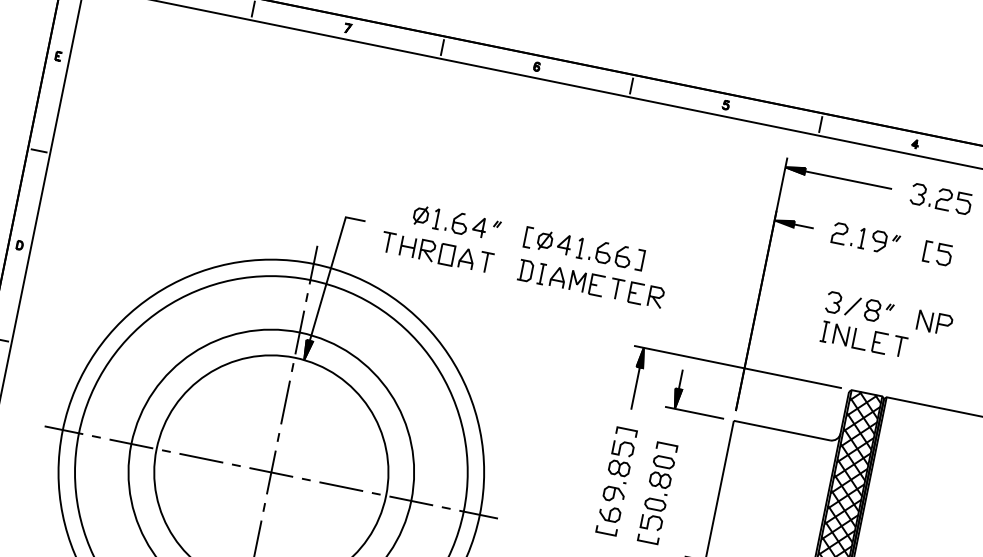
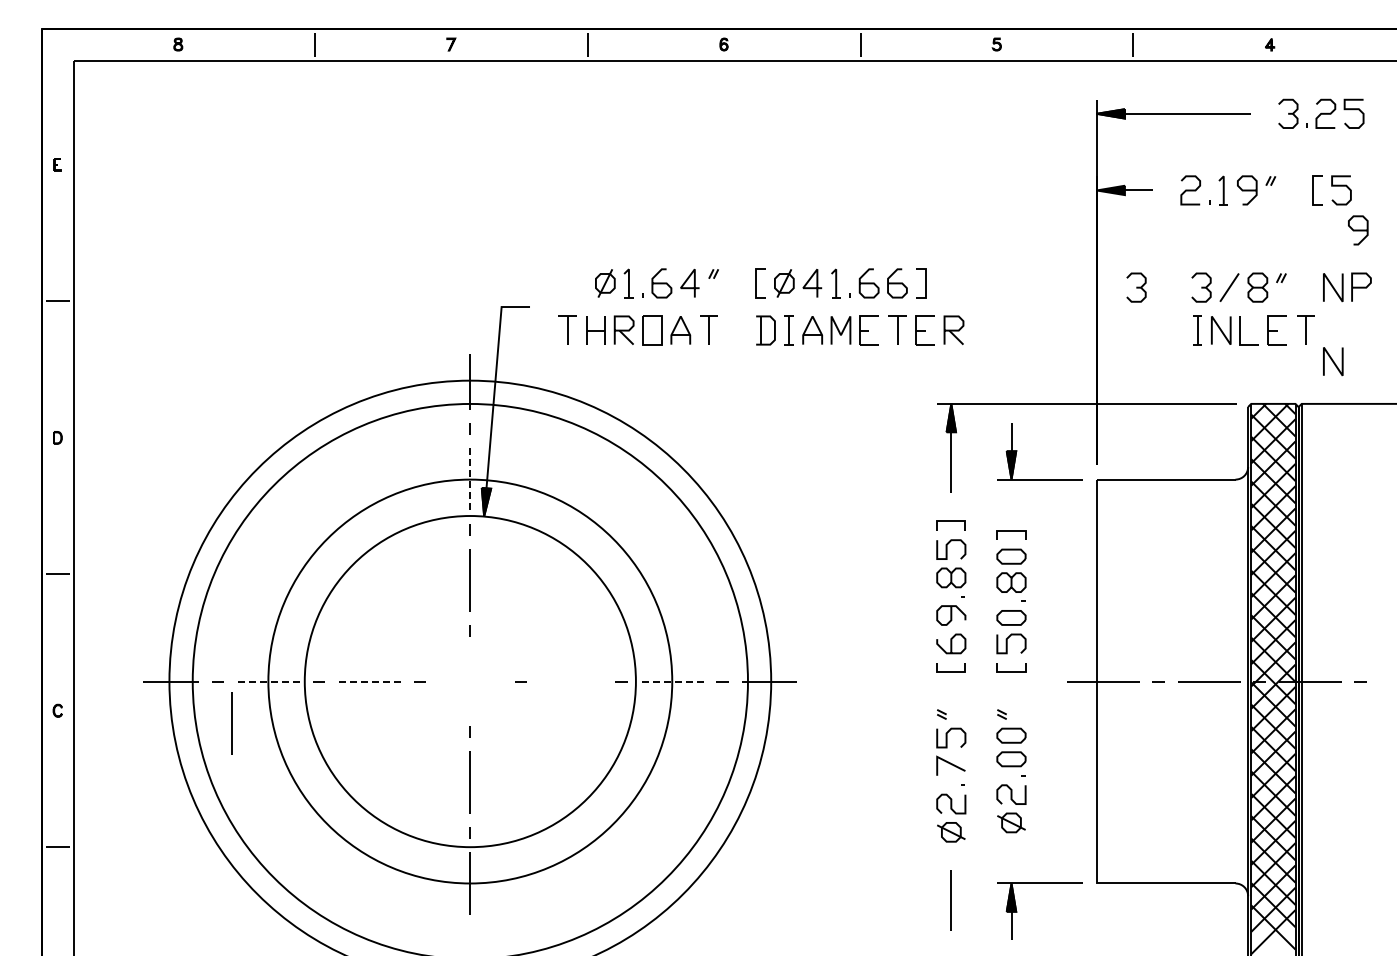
curve: (950, 285) -> (1358, 230), added
part: (788, 293) -> (1136, 287), added
line: (299, 332) -> (470, 479), solid -> dashed
line: (914, 372) -> (1333, 361), added
line: (131, 443) -> (268, 681), solid -> dashed
line: (201, 458) -> (369, 681), solid -> dashed
line: (99, 467) -> (231, 723), added
part: (271, 472) -> (470, 681), removed
line: (341, 486) -> (571, 681), removed
line: (411, 500) -> (672, 681), solid -> dashed

